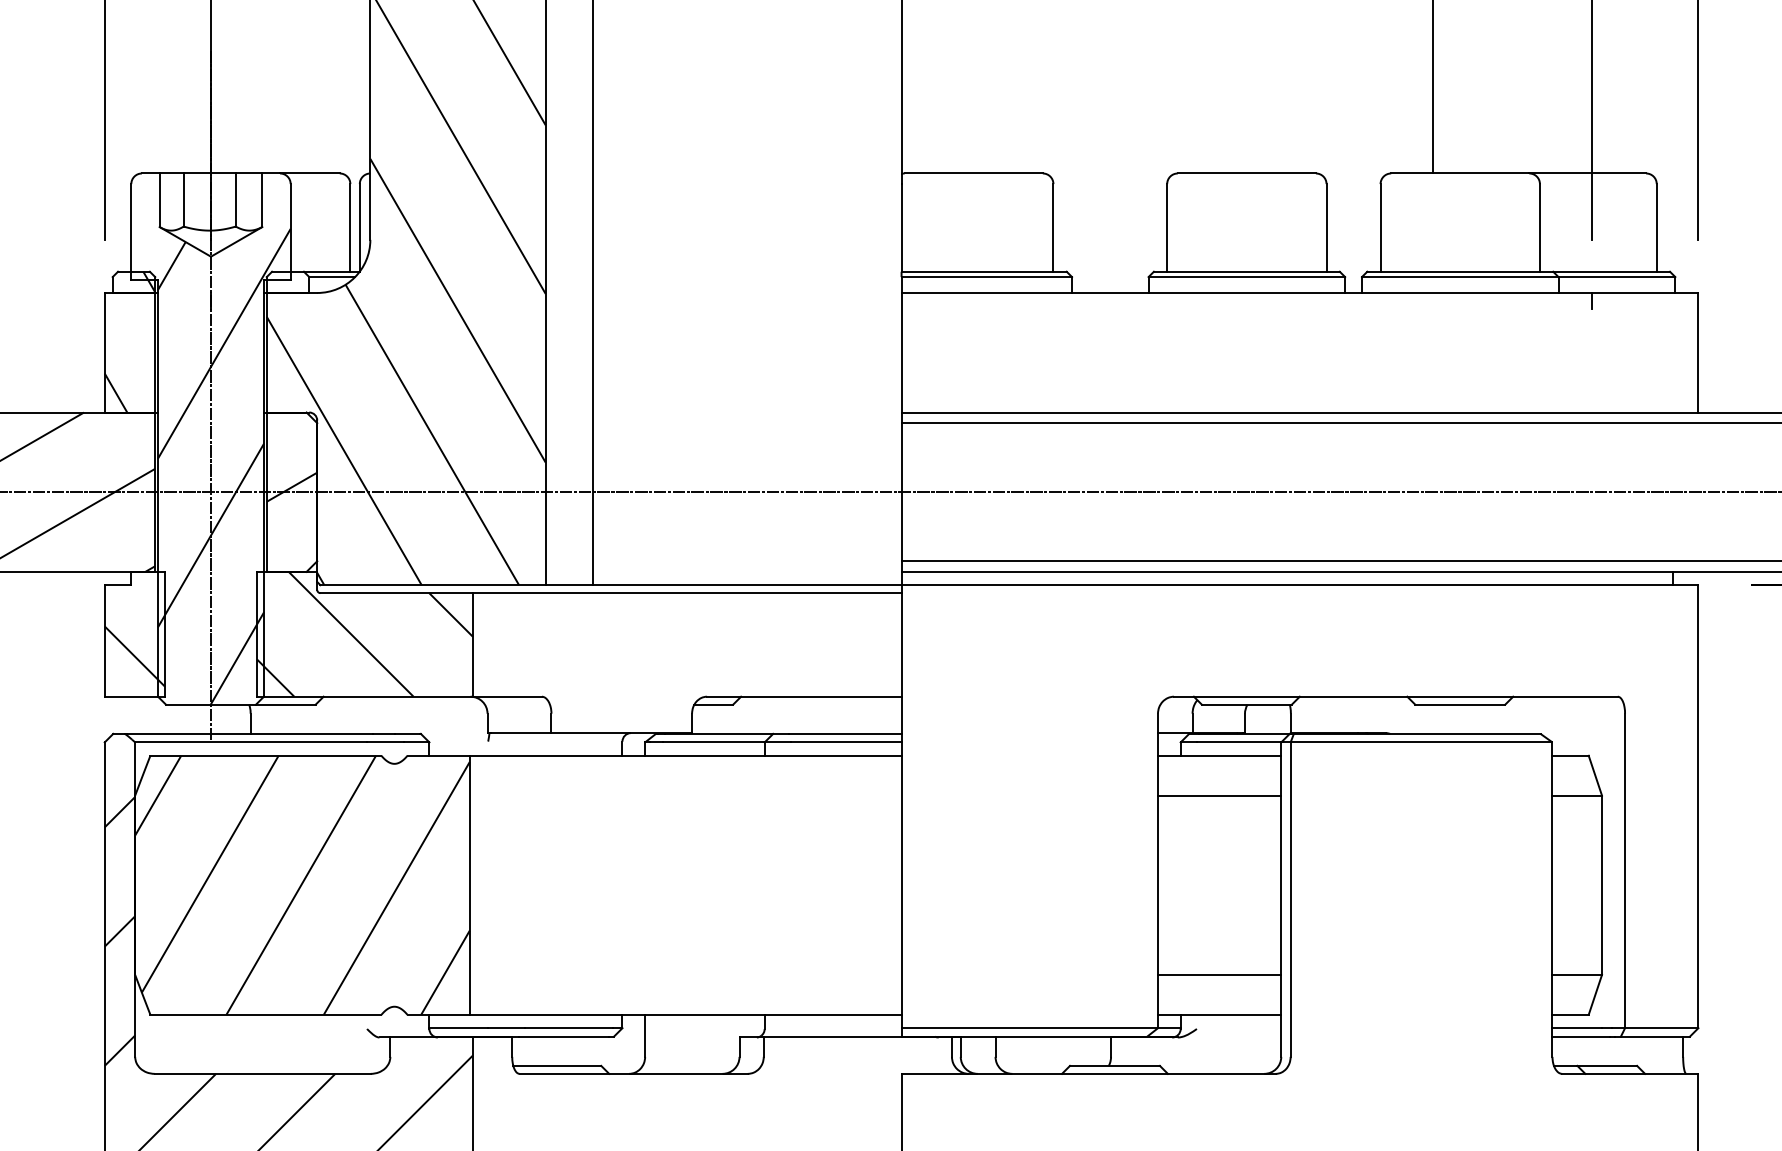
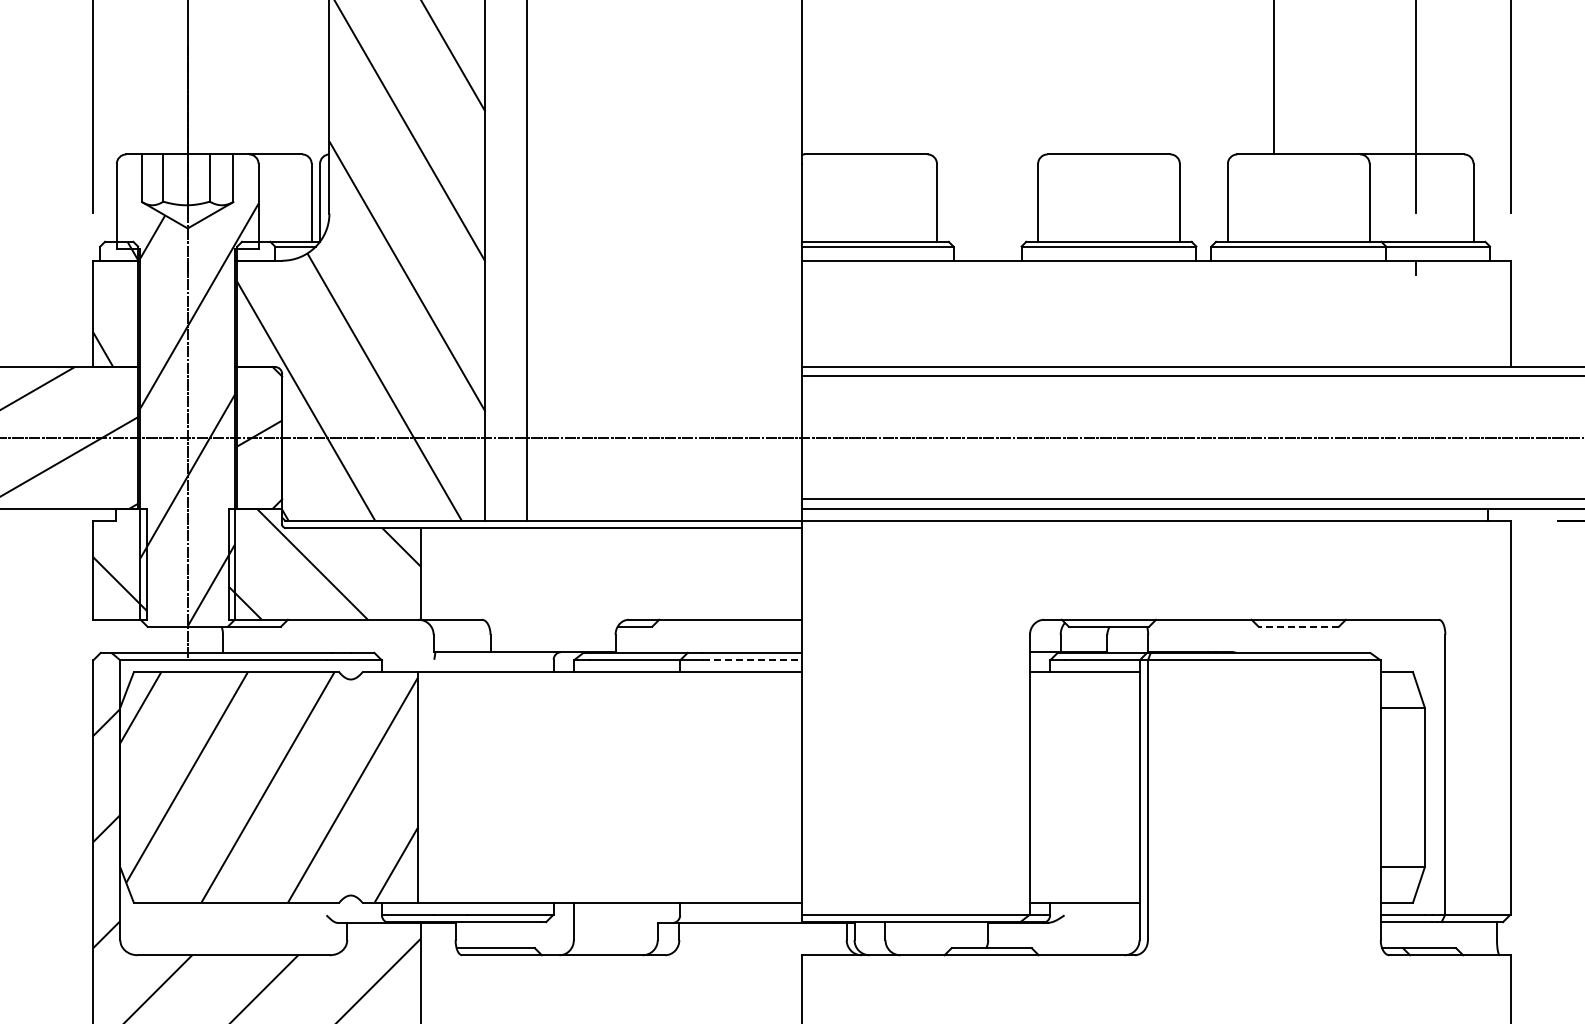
line: (1459, 704) -> (1298, 626), solid -> dashed
line: (847, 742) -> (753, 660), solid -> dashed
line: (1219, 795) -> (1084, 707), removed
line: (1219, 975) -> (1084, 867), removed

